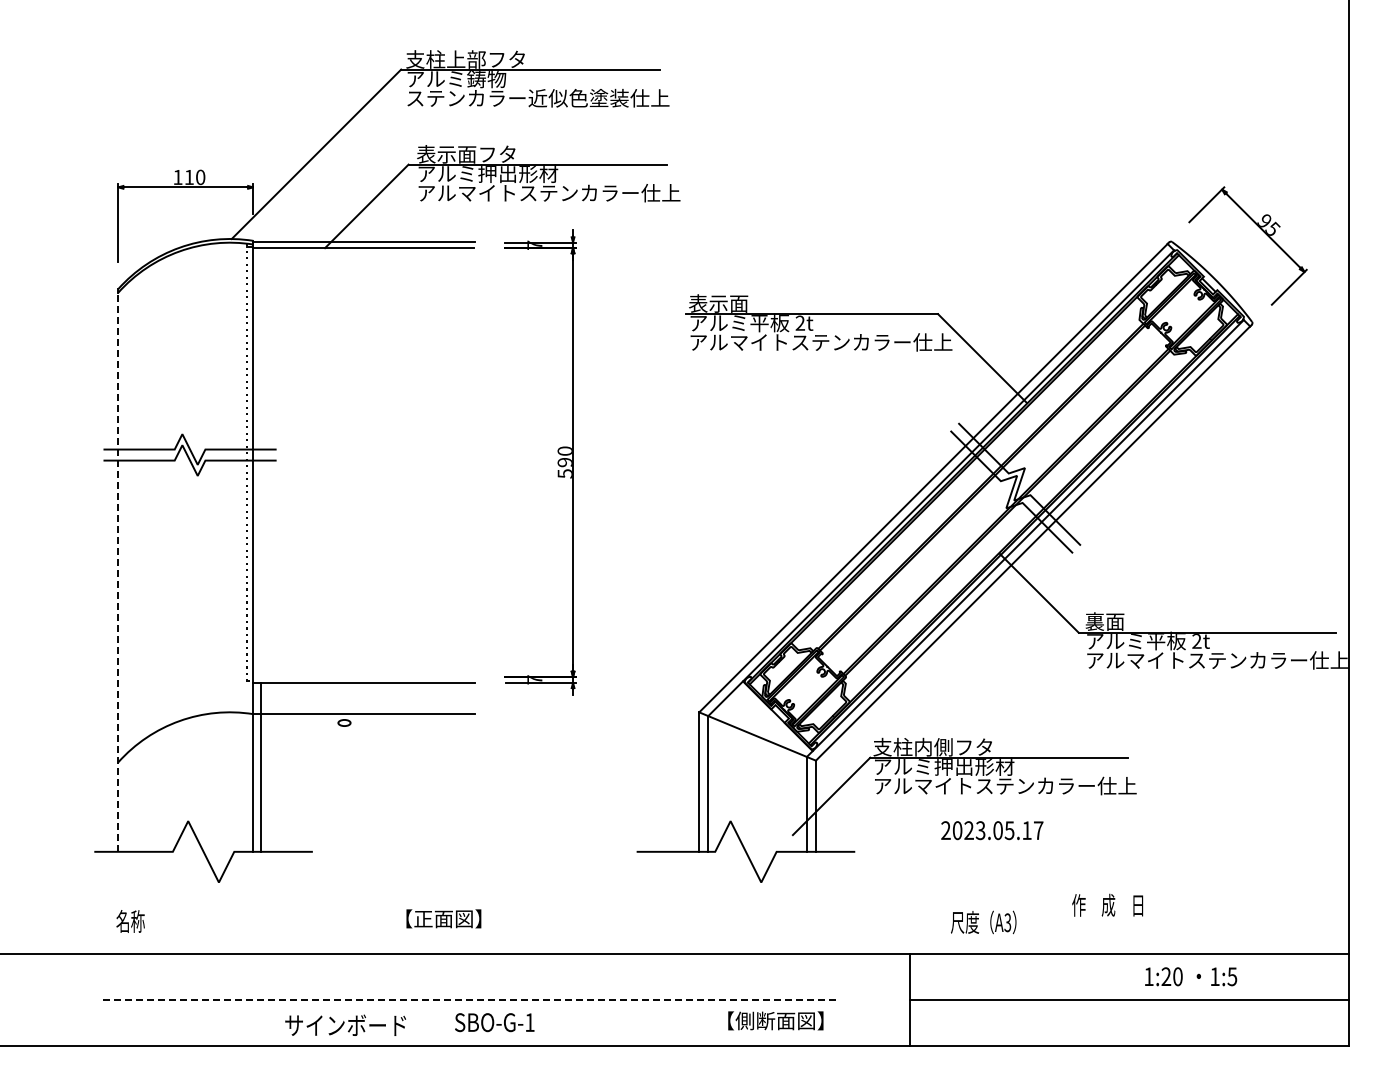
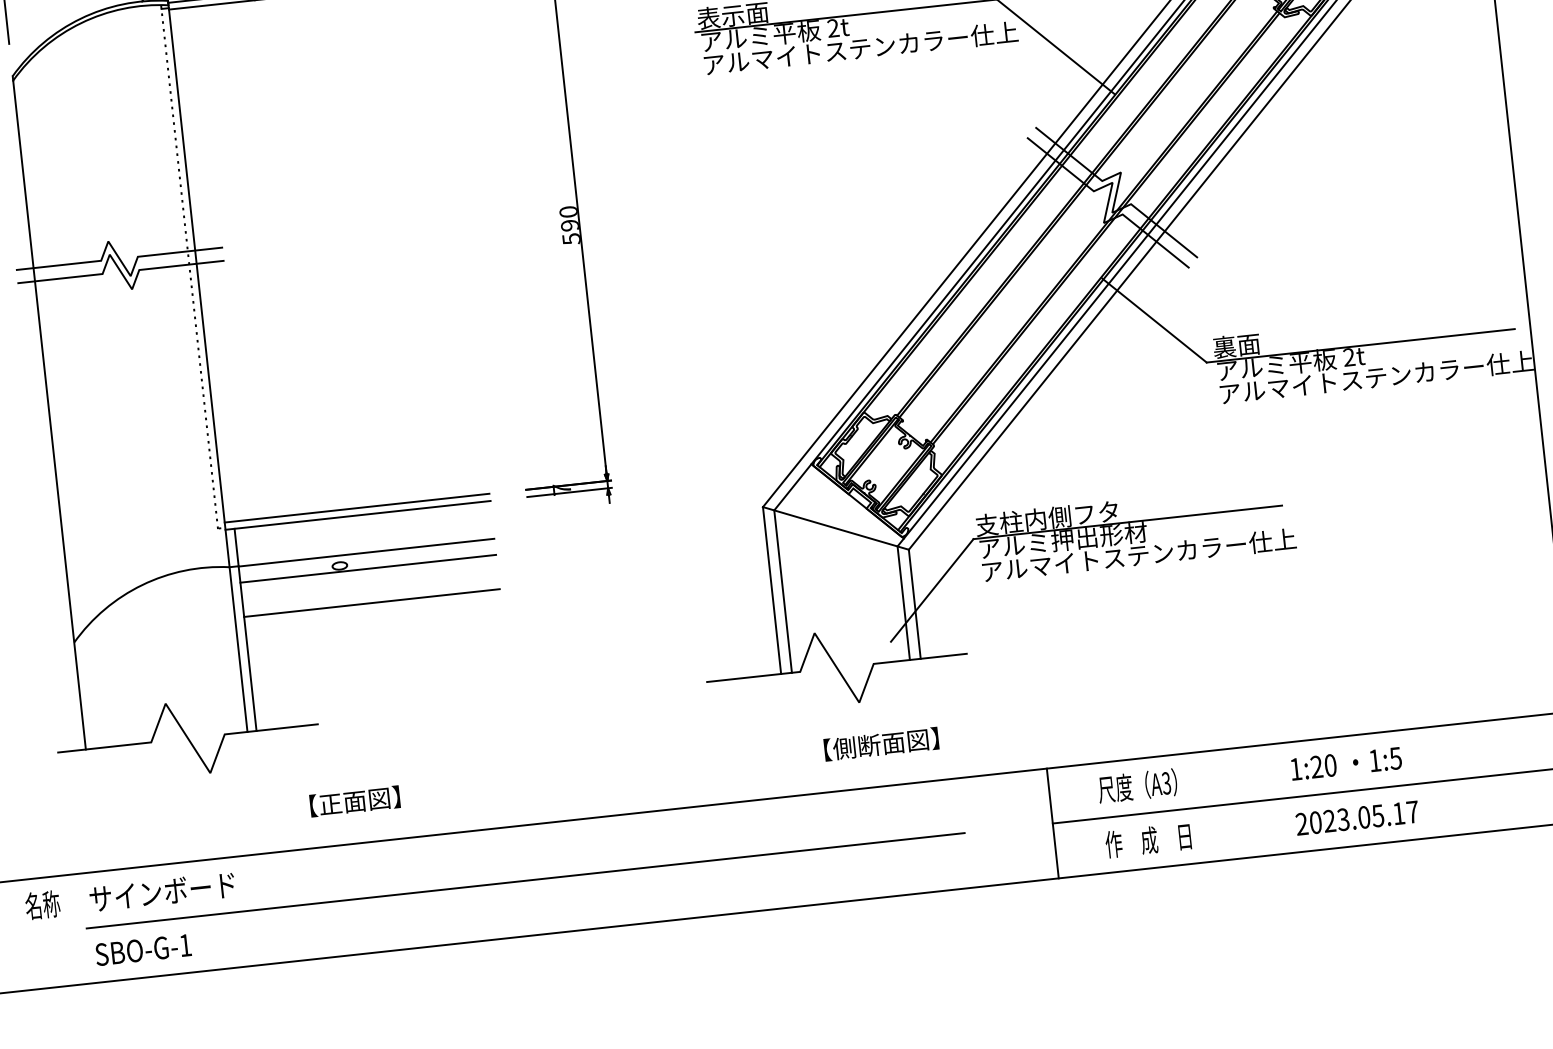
line: (118, 571) -> (49, 414), dashed -> solid
line: (363, 676) -> (356, 507), added
line: (367, 727) -> (367, 568), added
line: (367, 756) -> (371, 603), added
text: (992, 830) -> (1357, 817), moved
text: (1107, 904) -> (1148, 839), moved
text: (443, 918) -> (354, 801), moved
text: (130, 921) -> (42, 905), moved
text: (983, 922) -> (1137, 786), moved
text: (1191, 976) -> (1346, 763), moved
line: (469, 999) -> (525, 880), dashed -> solid
text: (775, 1020) -> (880, 743), moved
text: (494, 1022) -> (143, 949), moved
text: (345, 1024) -> (162, 890), moved

